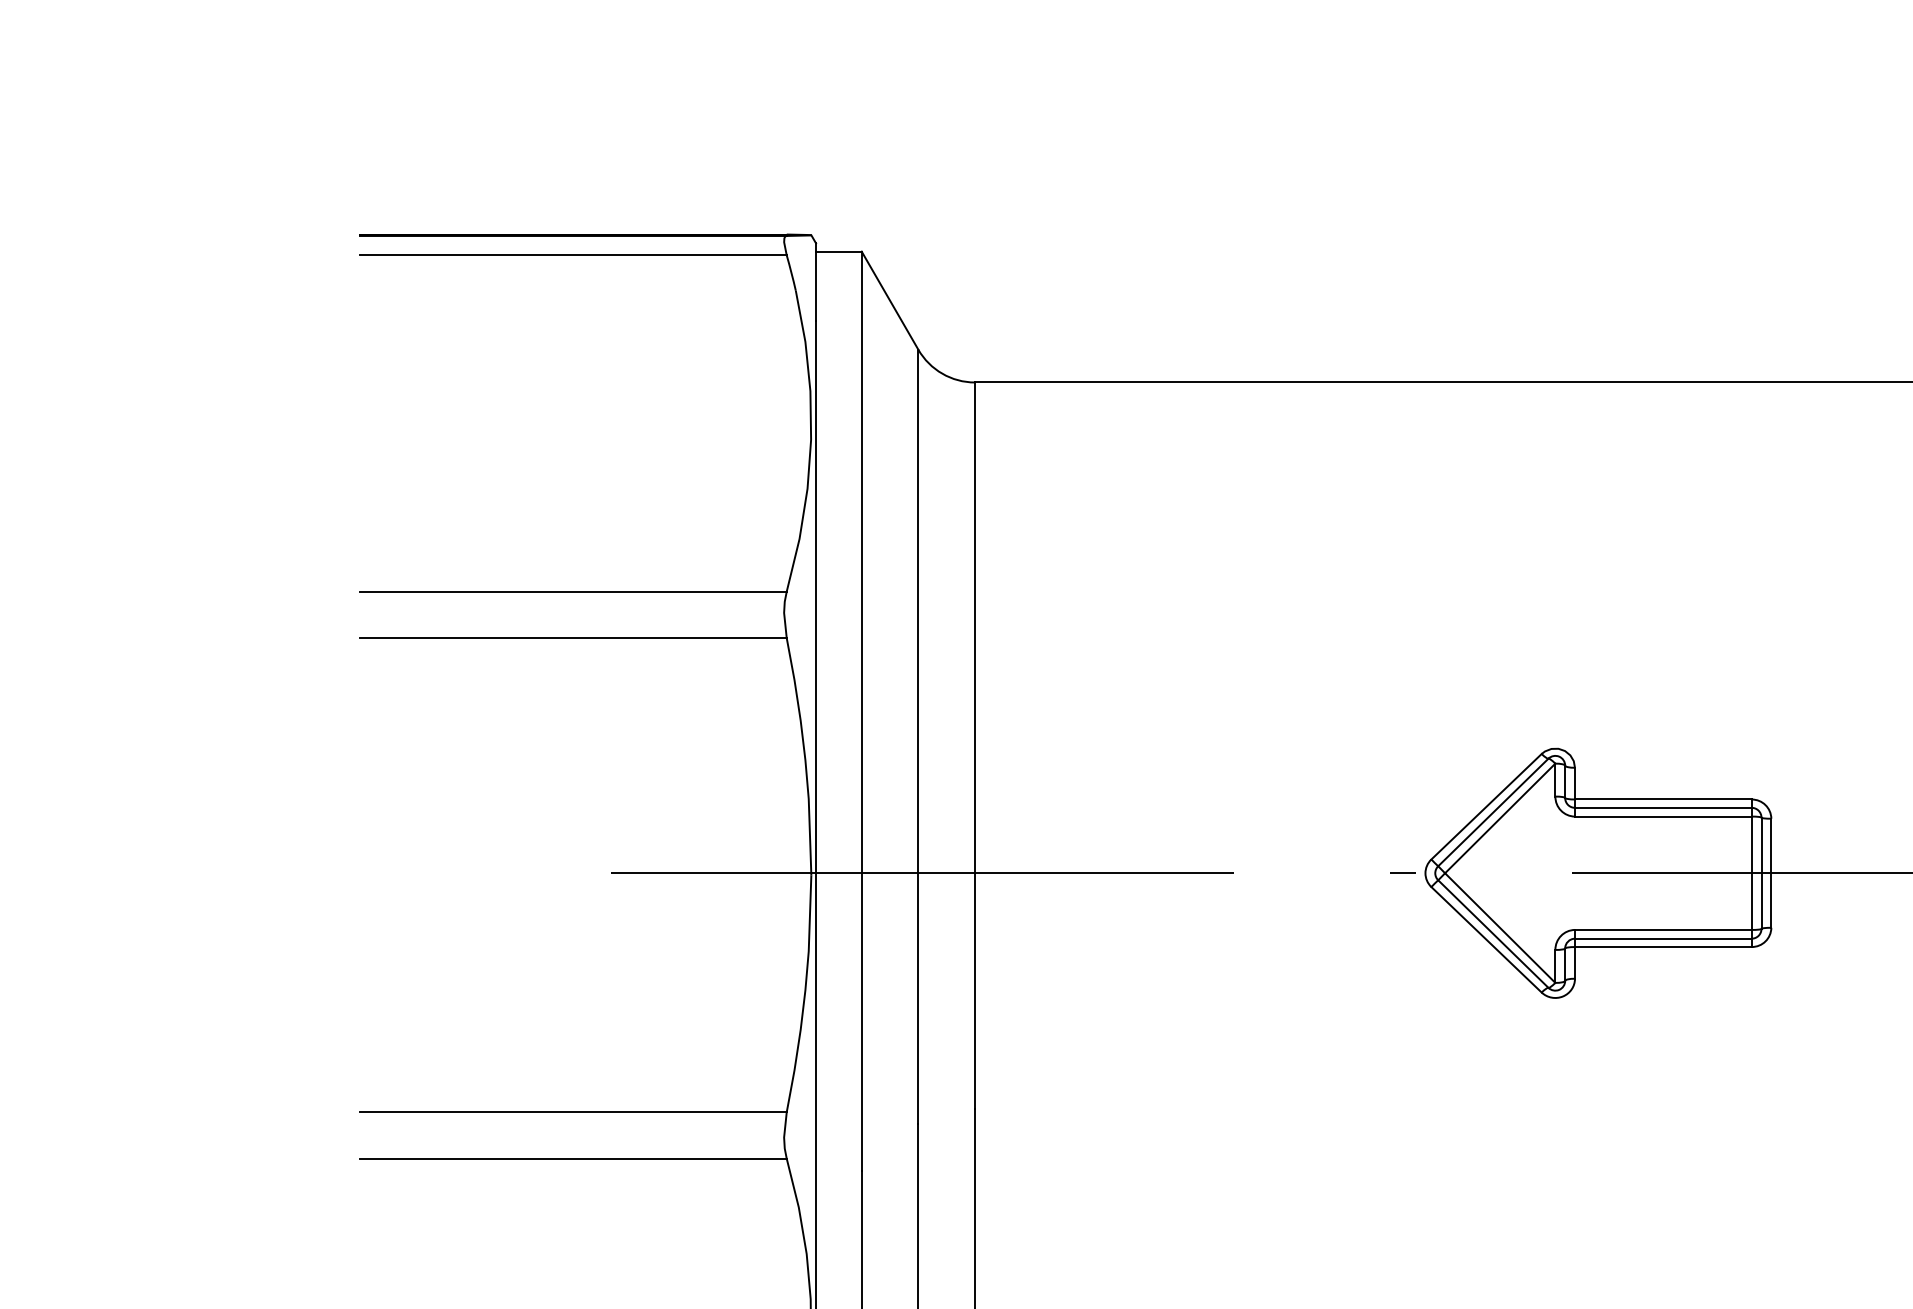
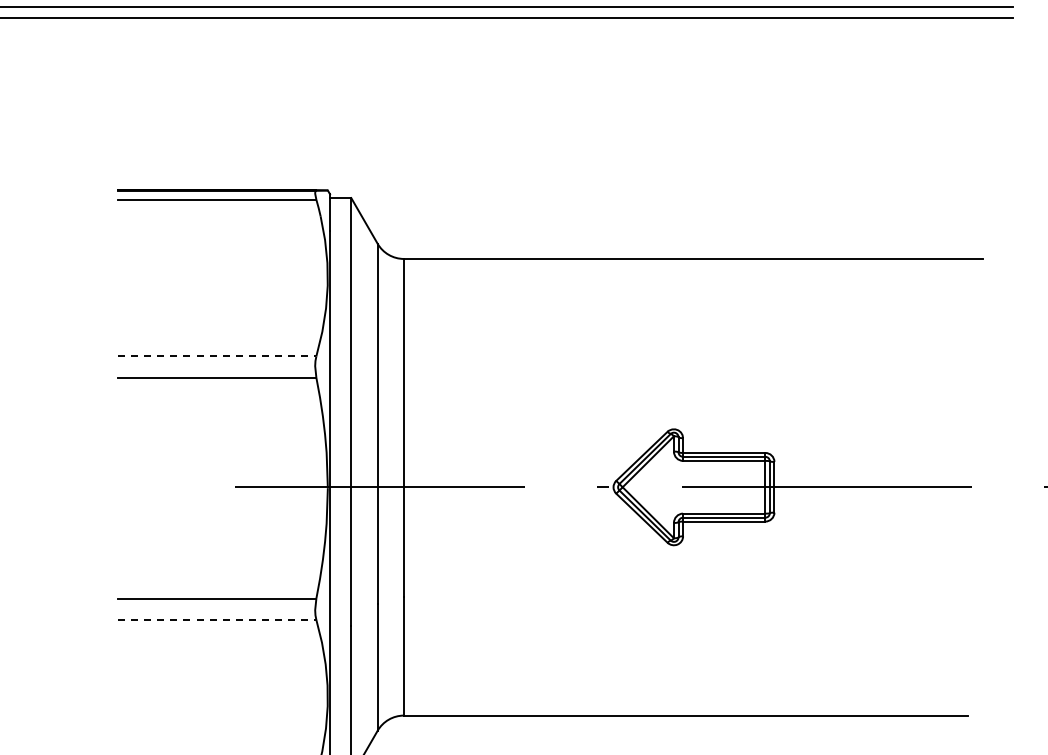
line: (574, 592) -> (217, 356), solid -> dashed
line: (574, 1159) -> (217, 620), solid -> dashed

